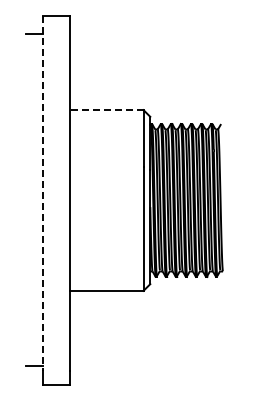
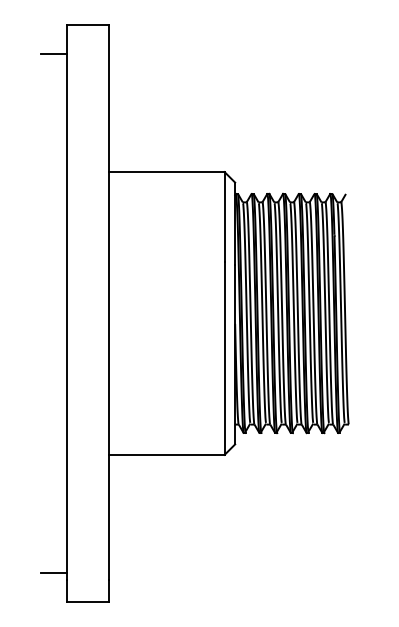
line: (106, 110) -> (166, 172), dashed -> solid
line: (42, 193) -> (66, 302), dashed -> solid

